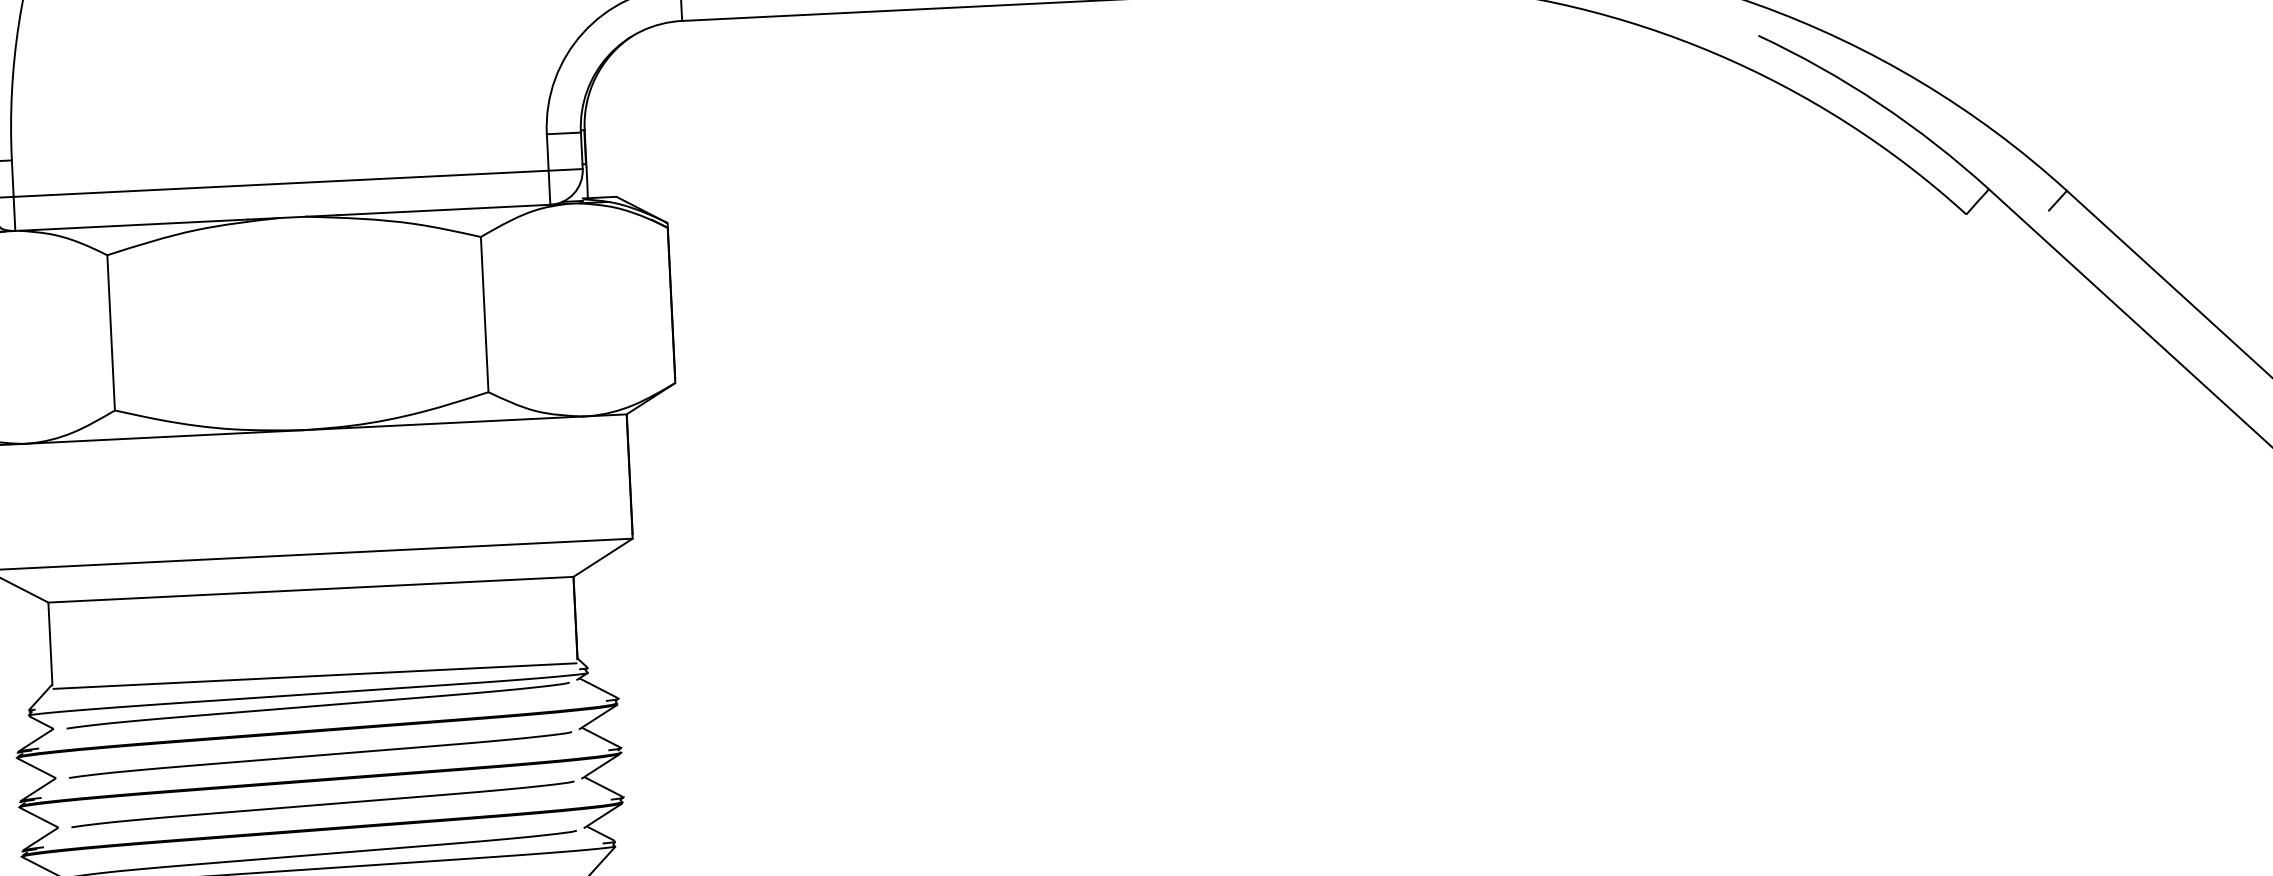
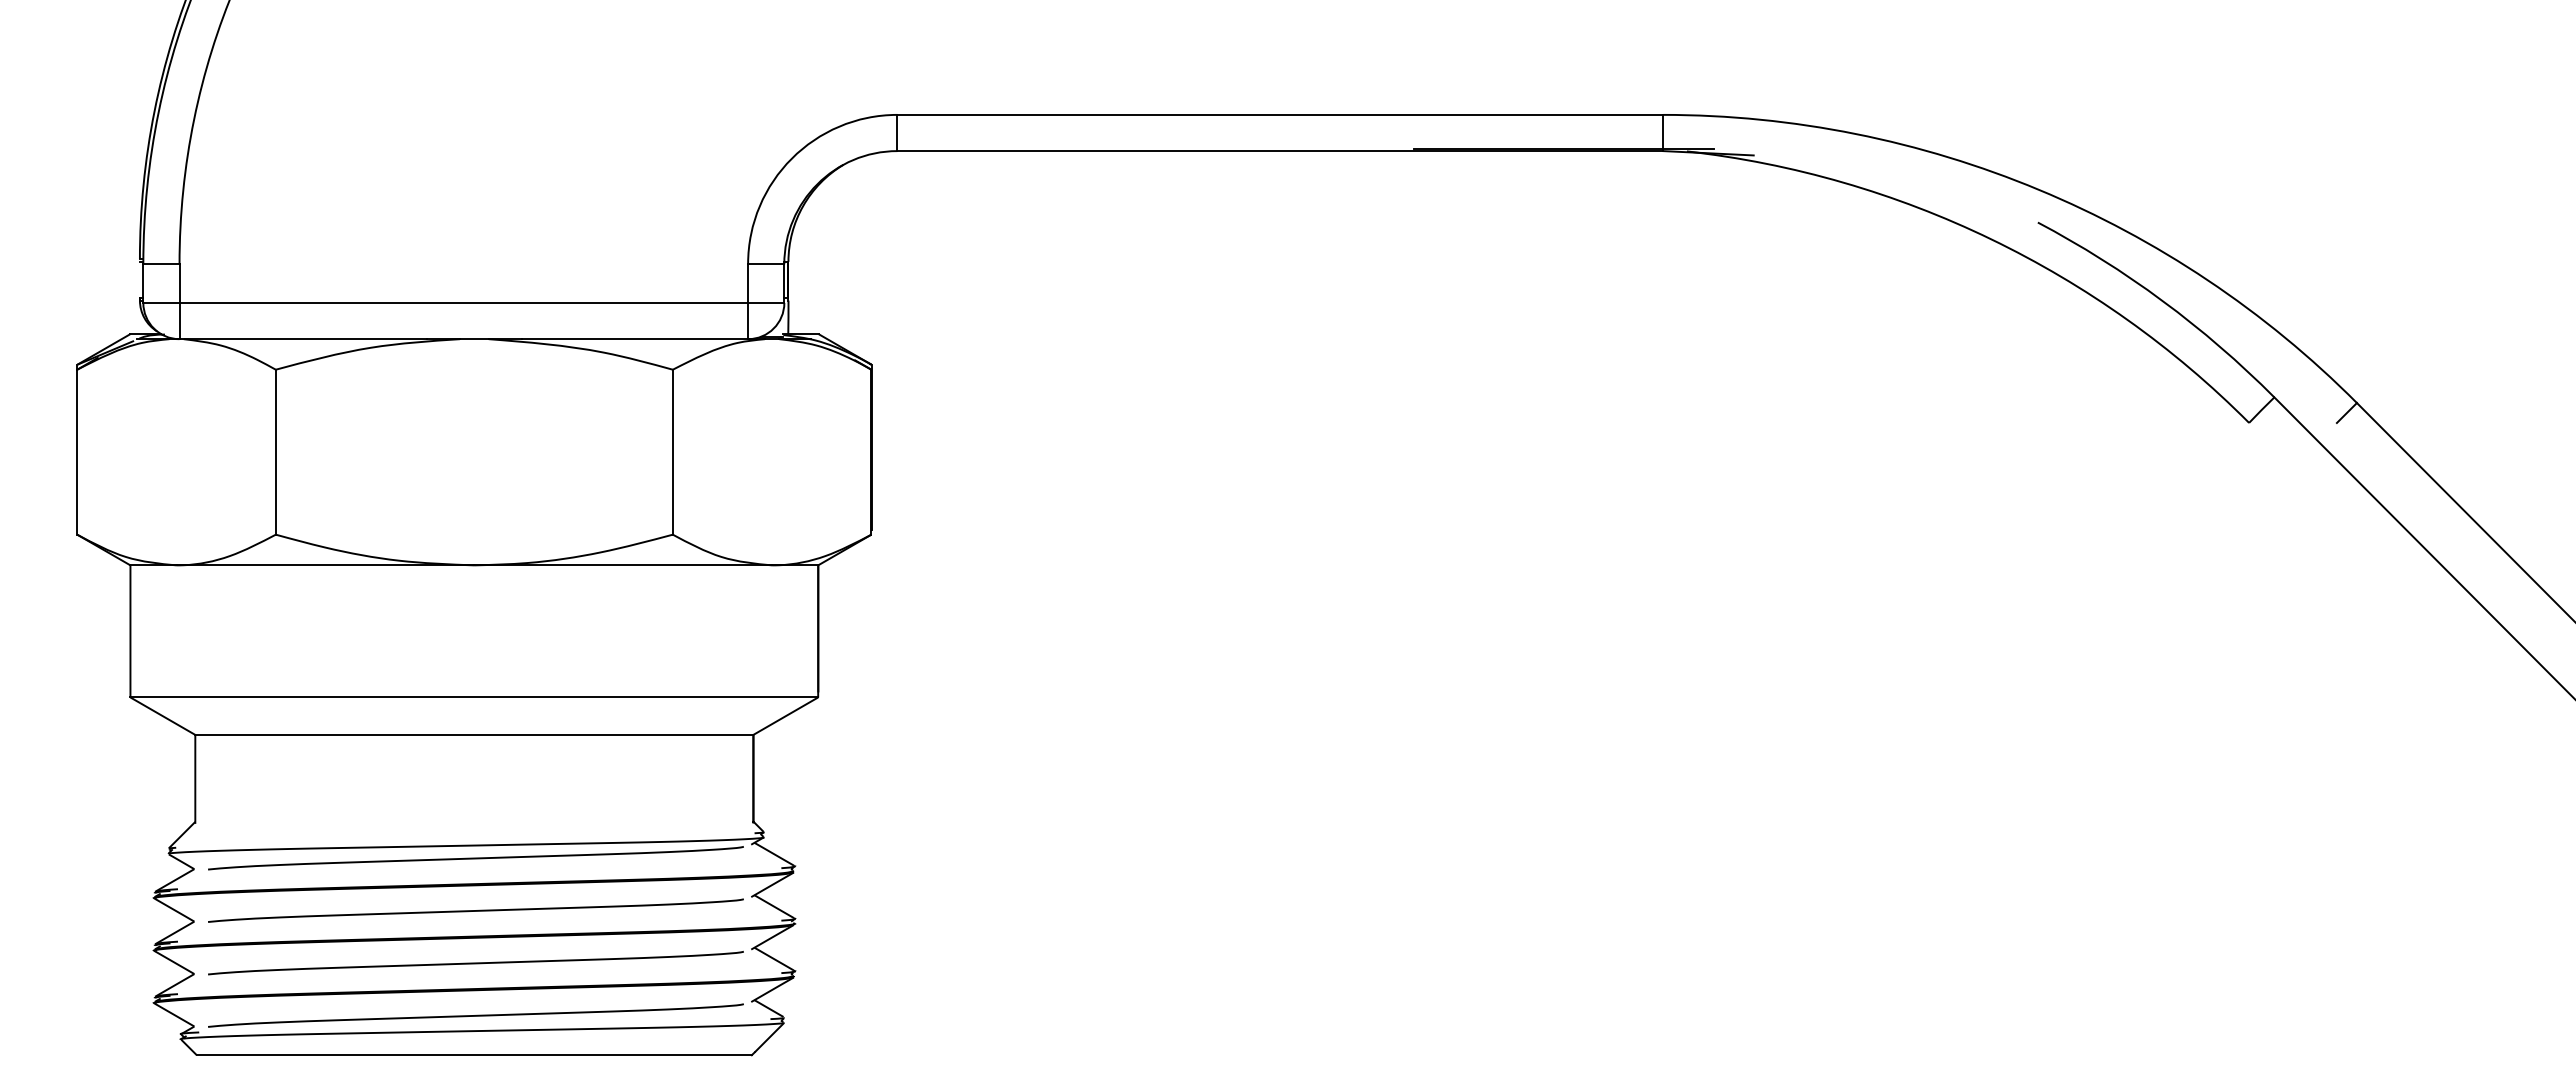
line: (315, 675) -> (474, 826), removed

